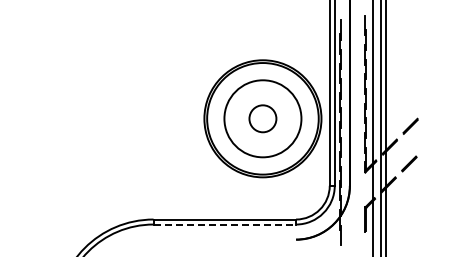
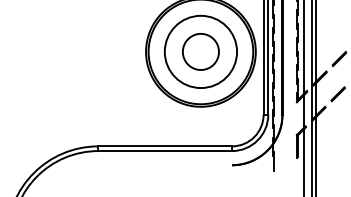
circle: (262, 118) -> (200, 51), size x1.43
line: (225, 224) -> (165, 151), dashed -> solid

